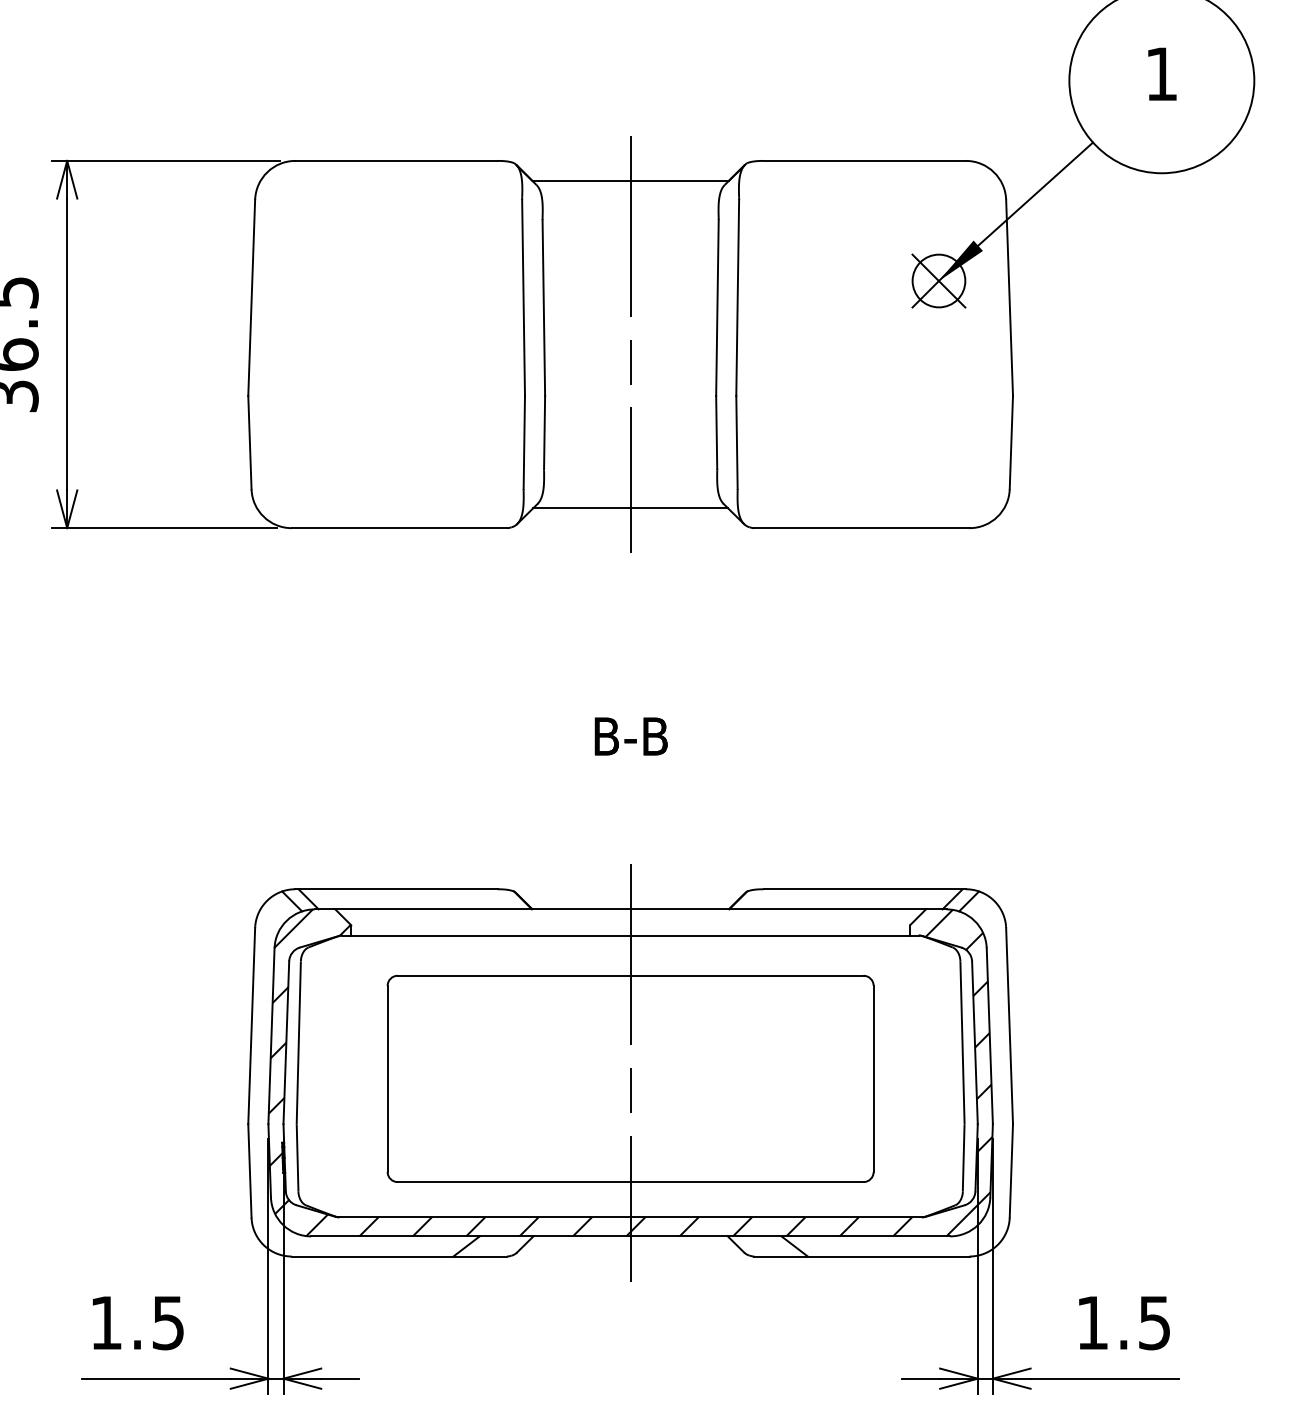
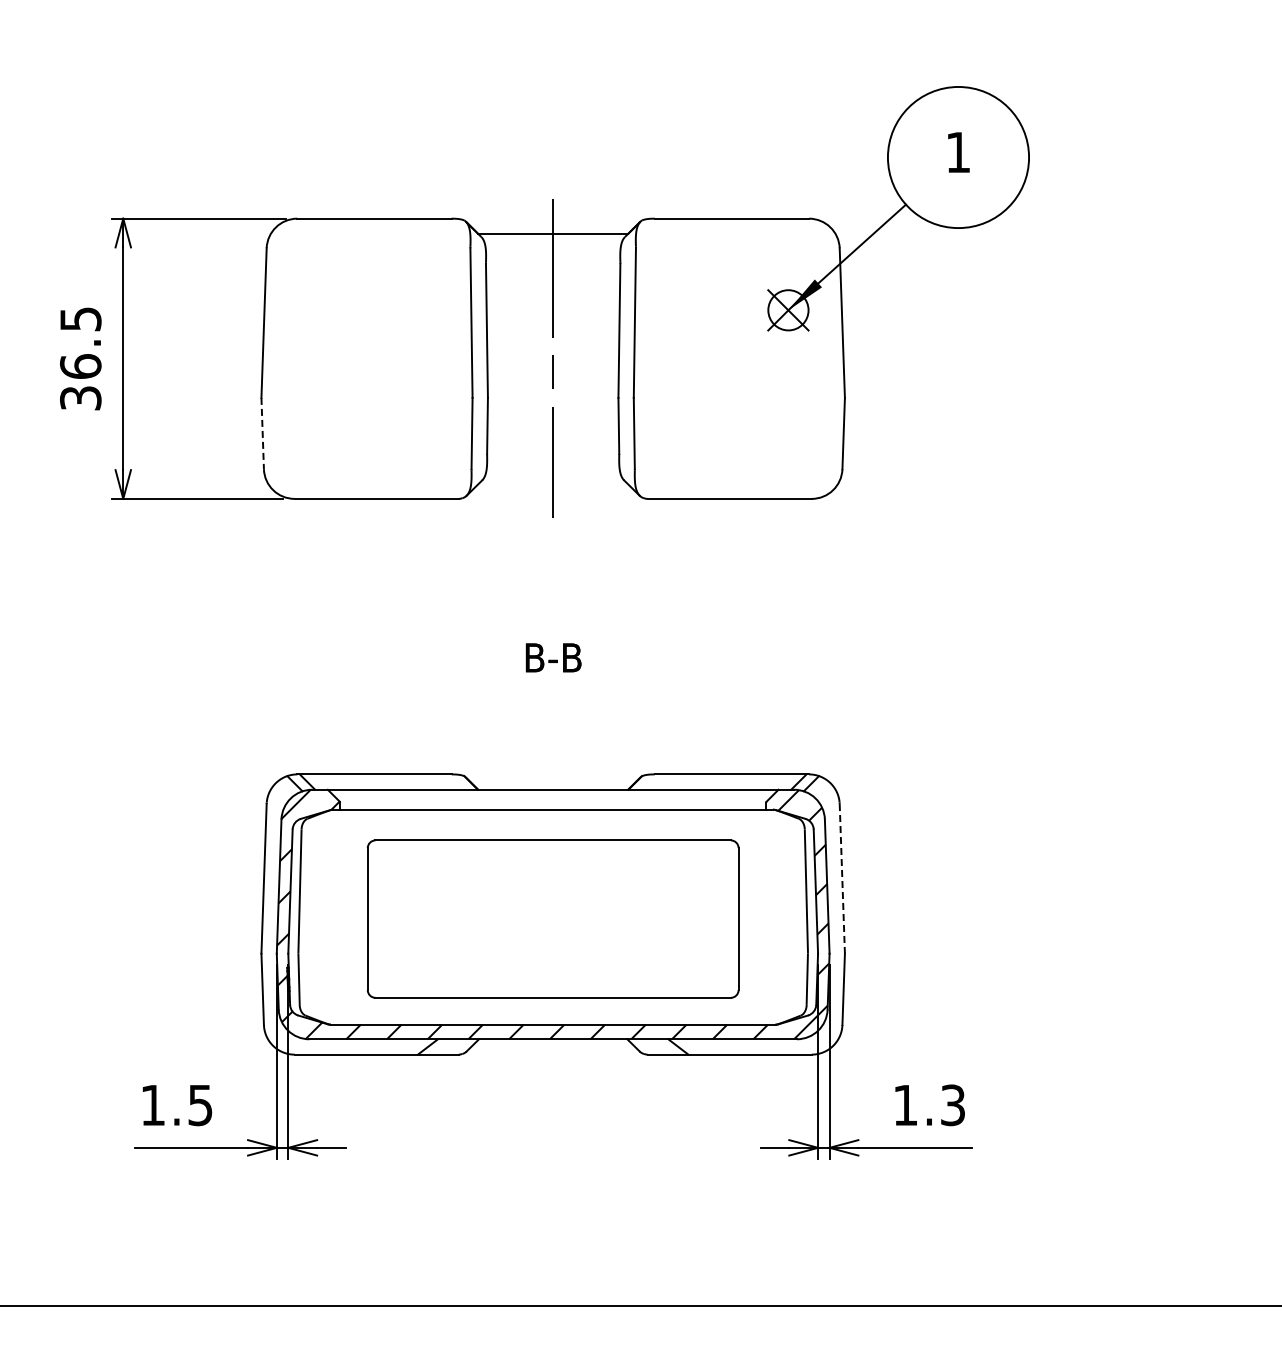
line: (249, 442) -> (262, 433), solid -> dashed
line: (631, 507) -> (553, 483), removed
line: (1009, 1025) -> (842, 878), solid -> dashed
line: (631, 1072) -> (553, 914), removed
text: (1153, 1321) -> (952, 1104), 1.5 -> 1.3

